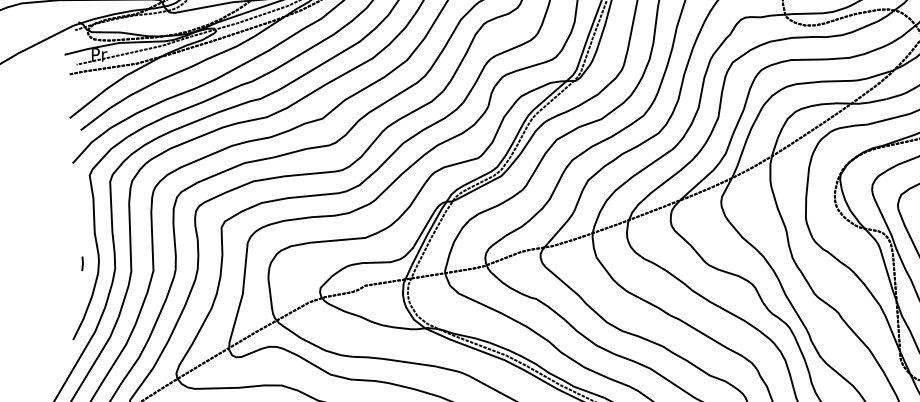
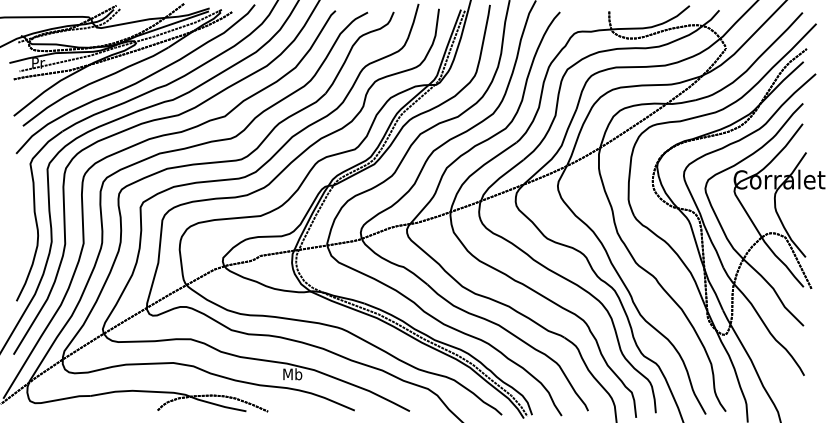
line: (82, 263) -> (24, 237), removed

